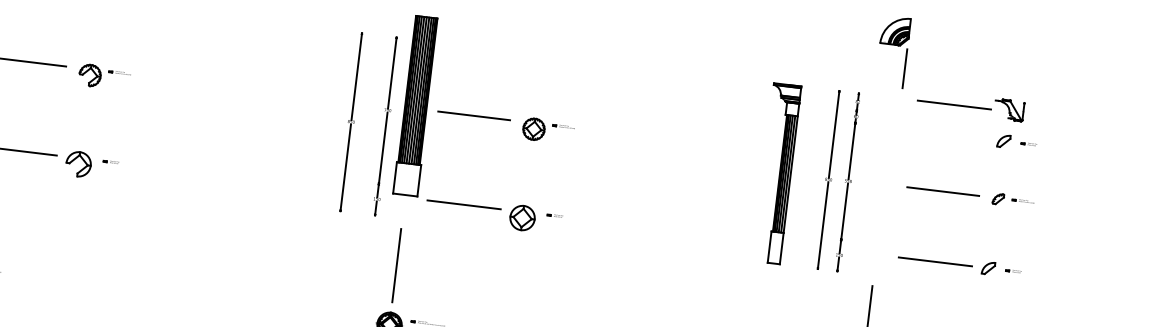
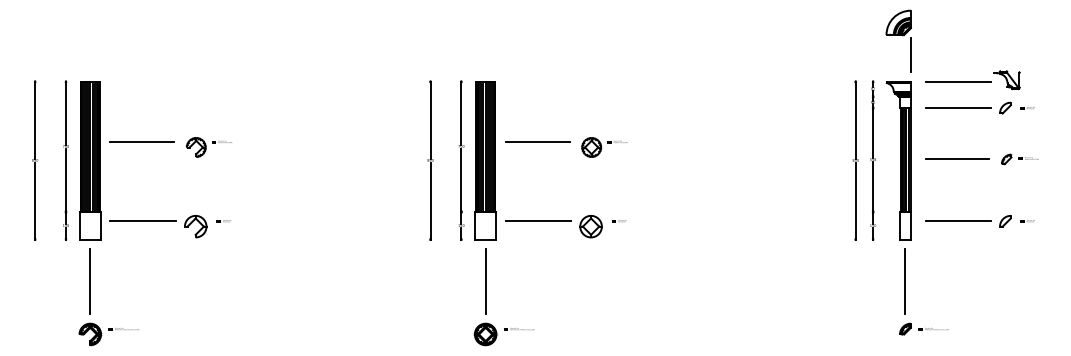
part: (415, 105) -> (485, 160), moved
line: (951, 134) -> (958, 107), added
part: (776, 173) -> (898, 160), moved

